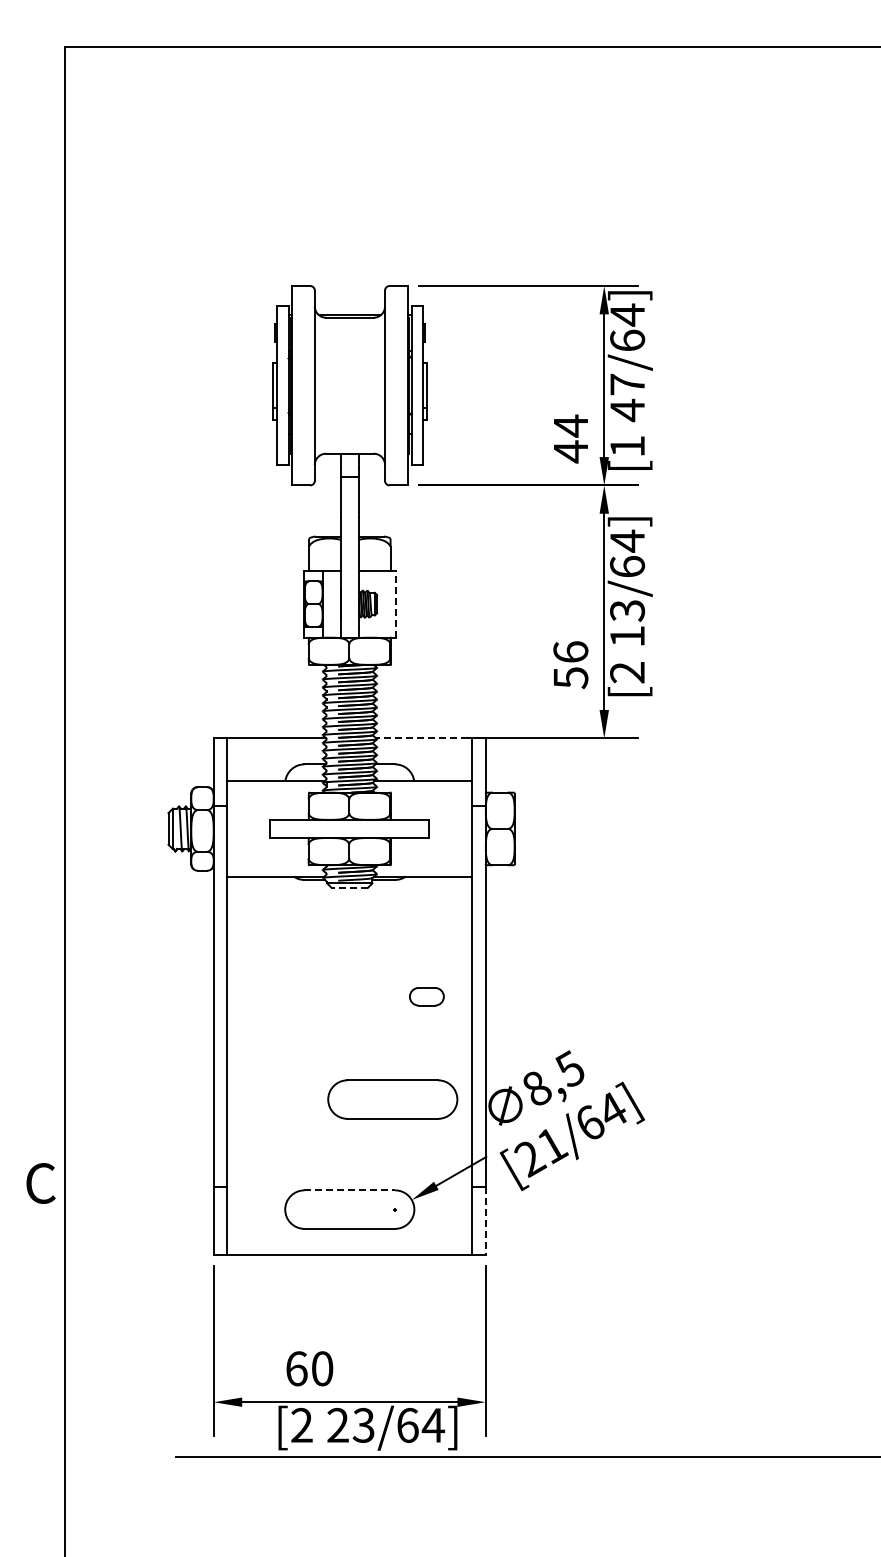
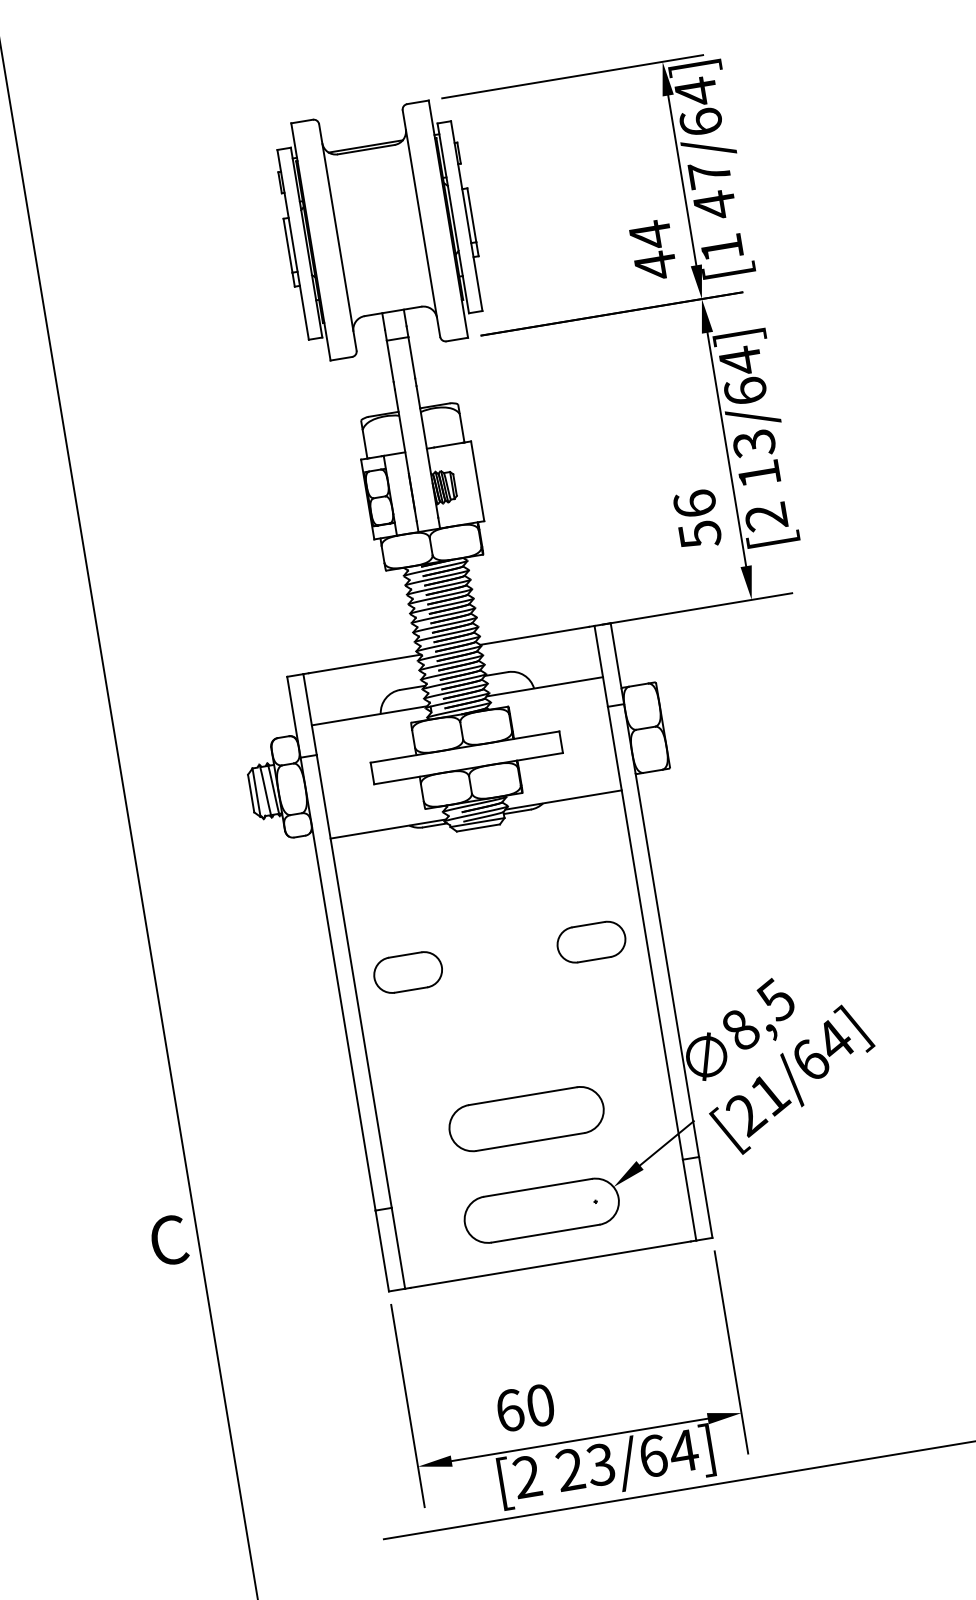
line: (396, 604) -> (478, 481), dashed -> solid
line: (421, 738) -> (534, 636), dashed -> solid
line: (349, 887) -> (477, 827), dashed -> solid
part: (272, 996) -> (407, 972), added
part: (426, 996) -> (591, 942), size x1.67
part: (392, 1099) -> (526, 1119), moved
line: (350, 1190) -> (538, 1187), dashed -> solid
line: (485, 1220) -> (705, 1196), dashed -> solid

